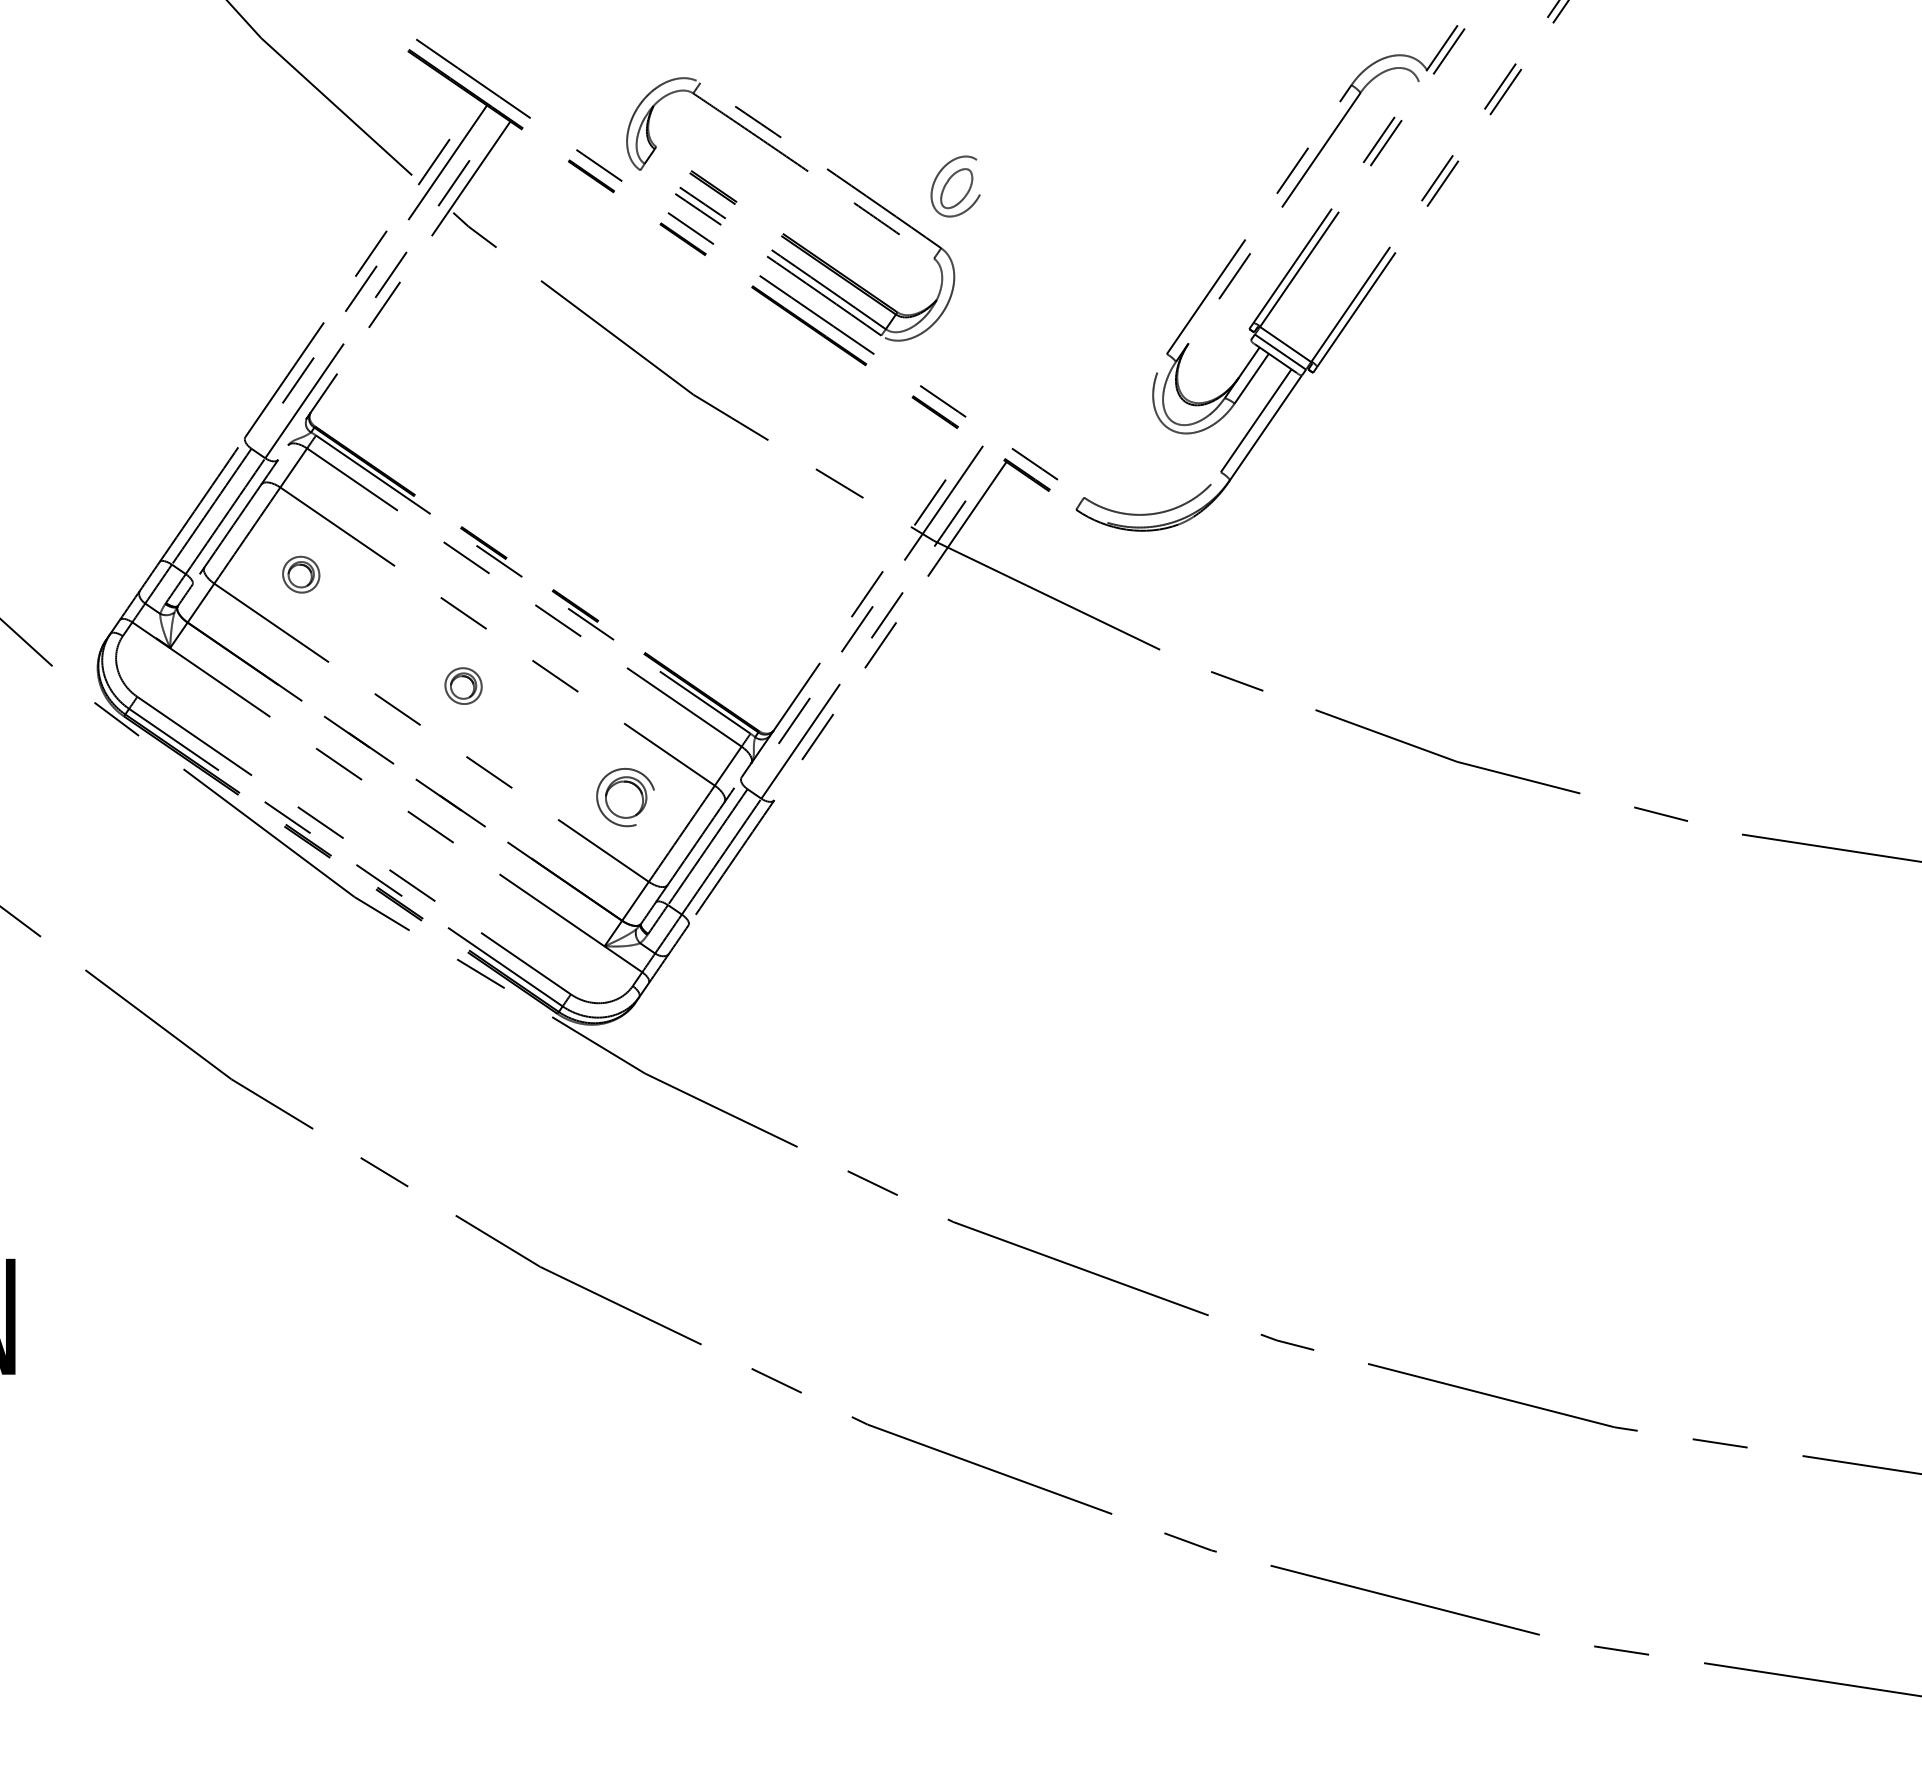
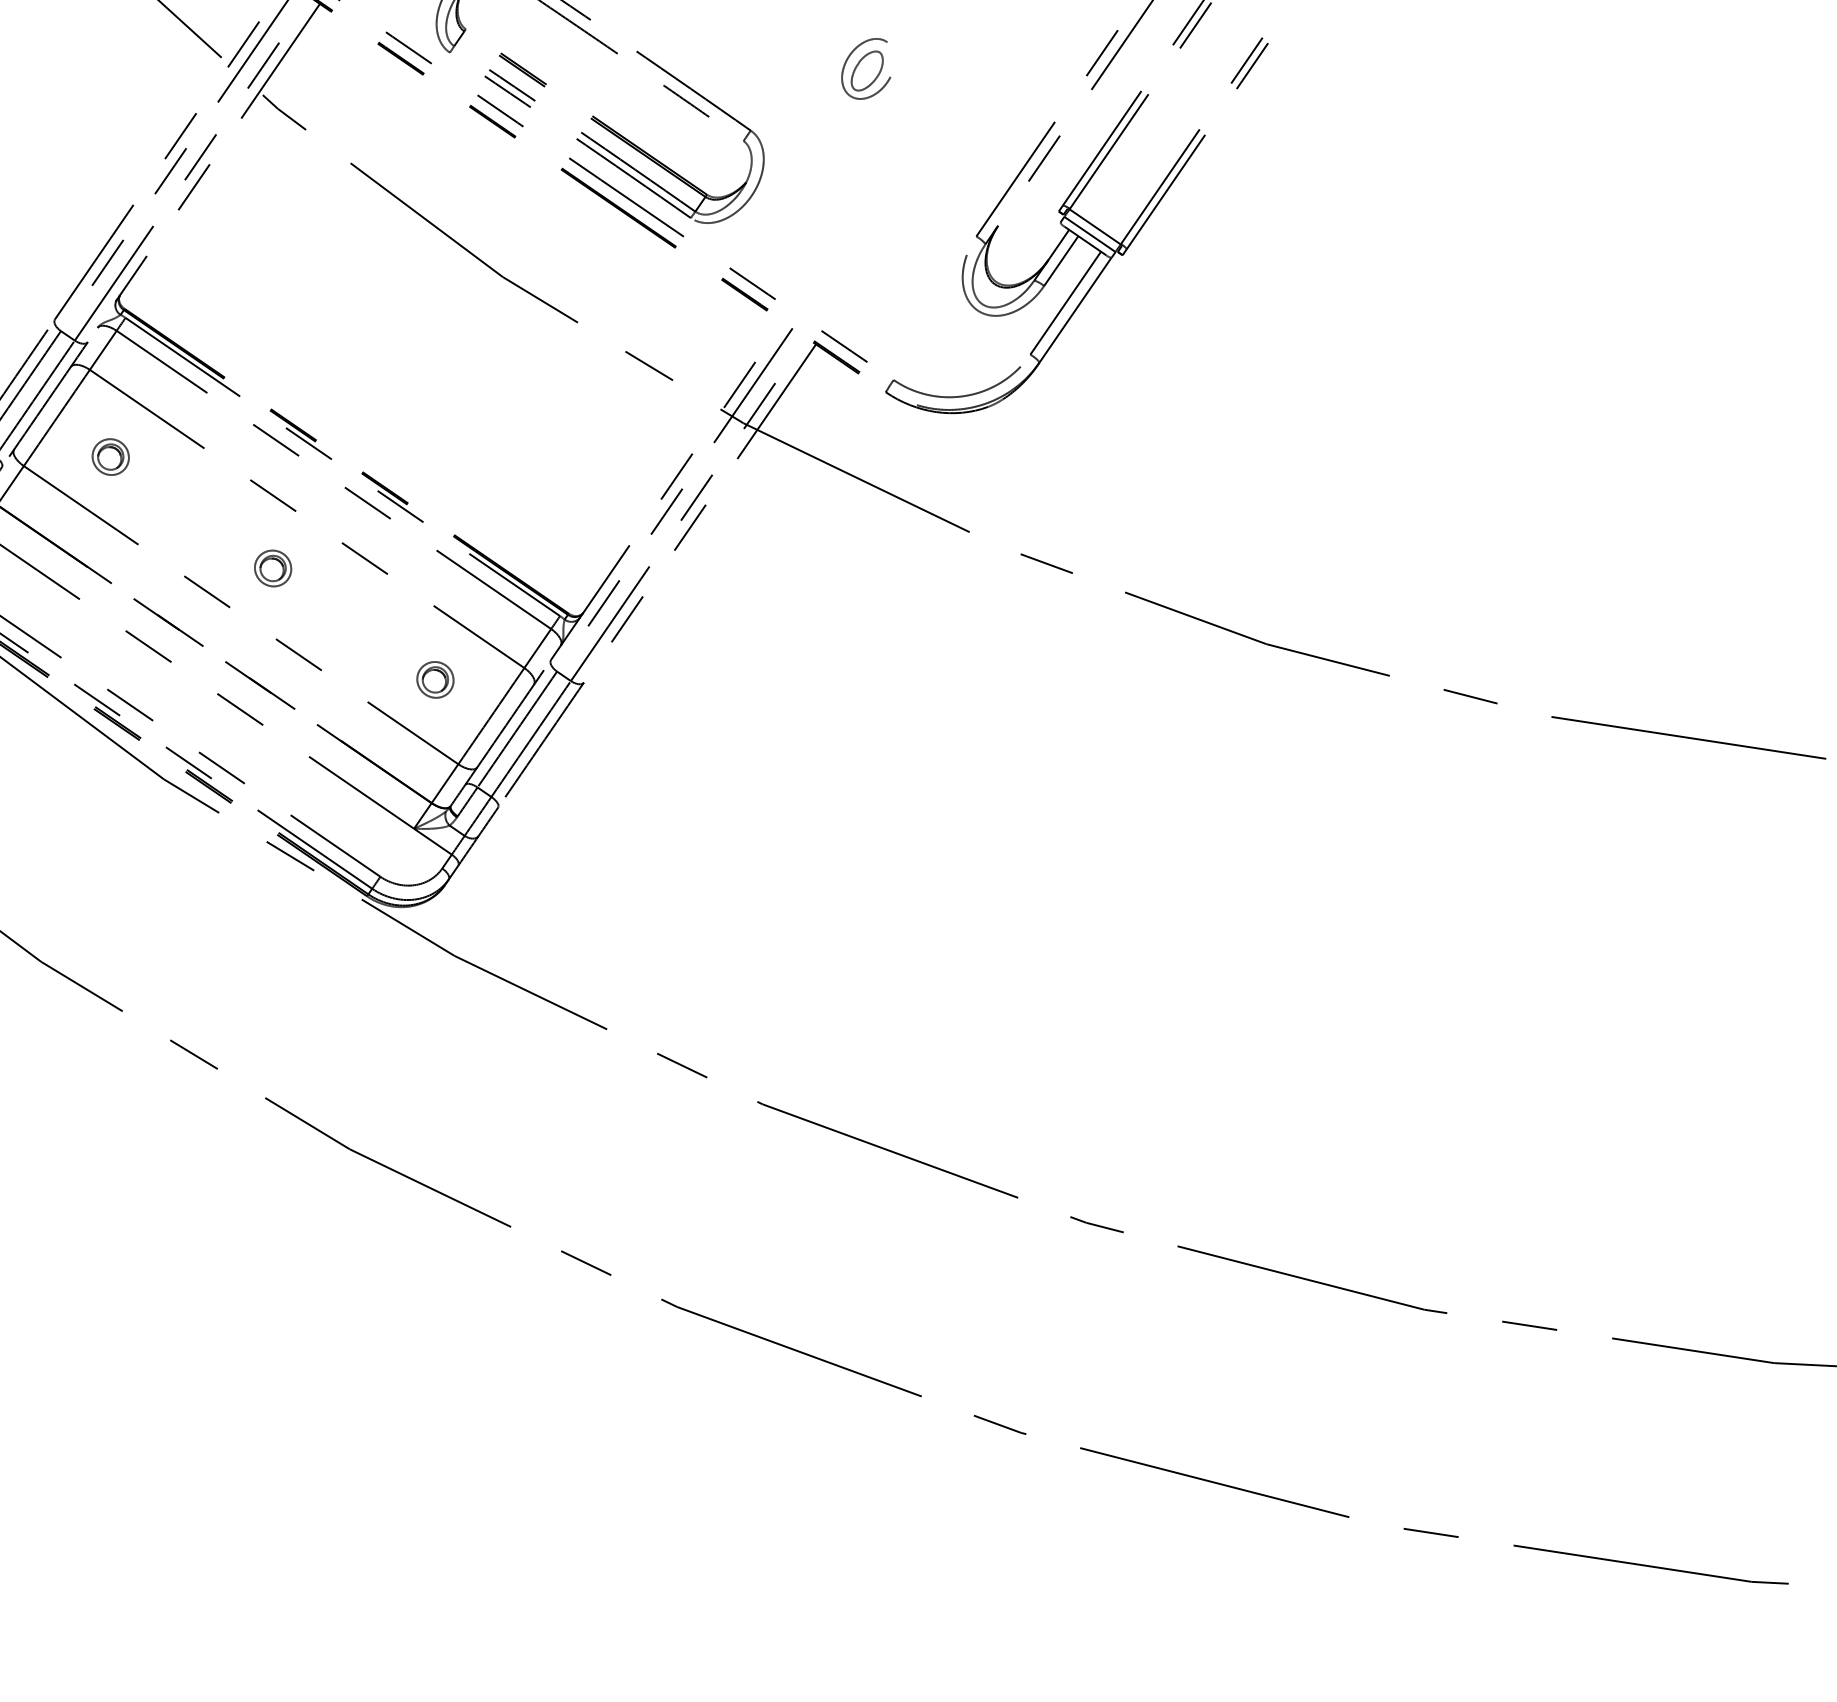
part: (955, 186) -> (866, 68), moved
part: (625, 797) -> (435, 679), size x0.62

